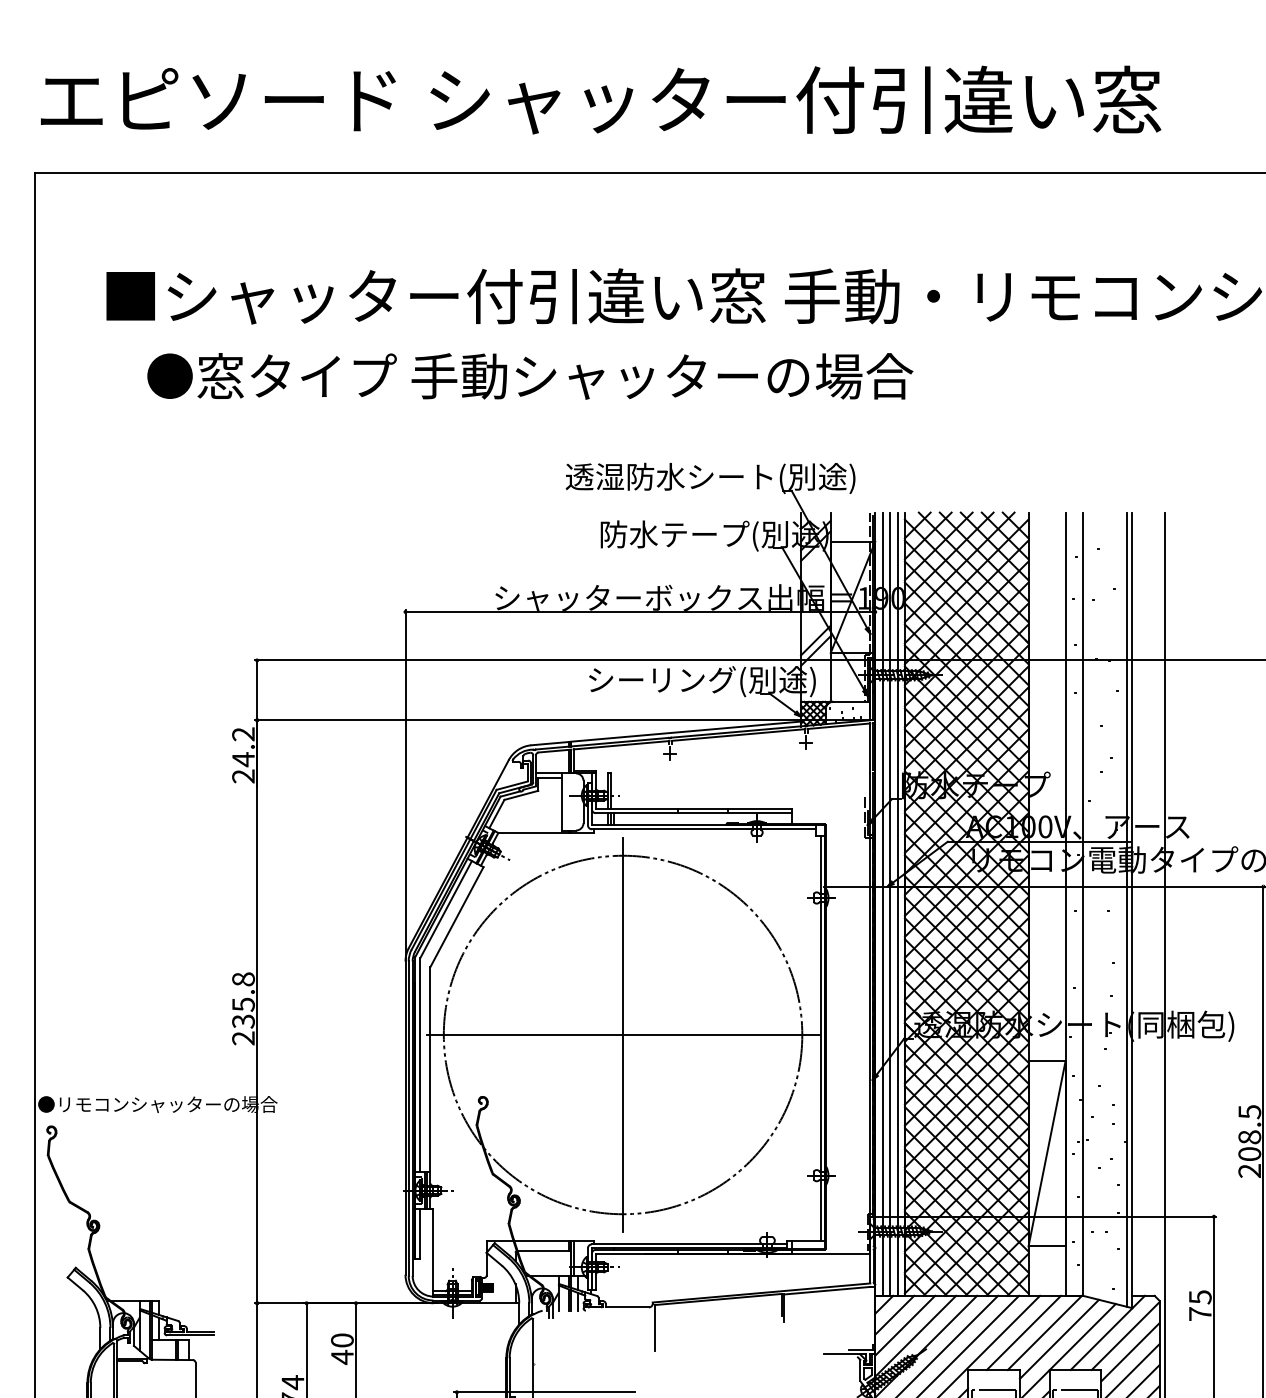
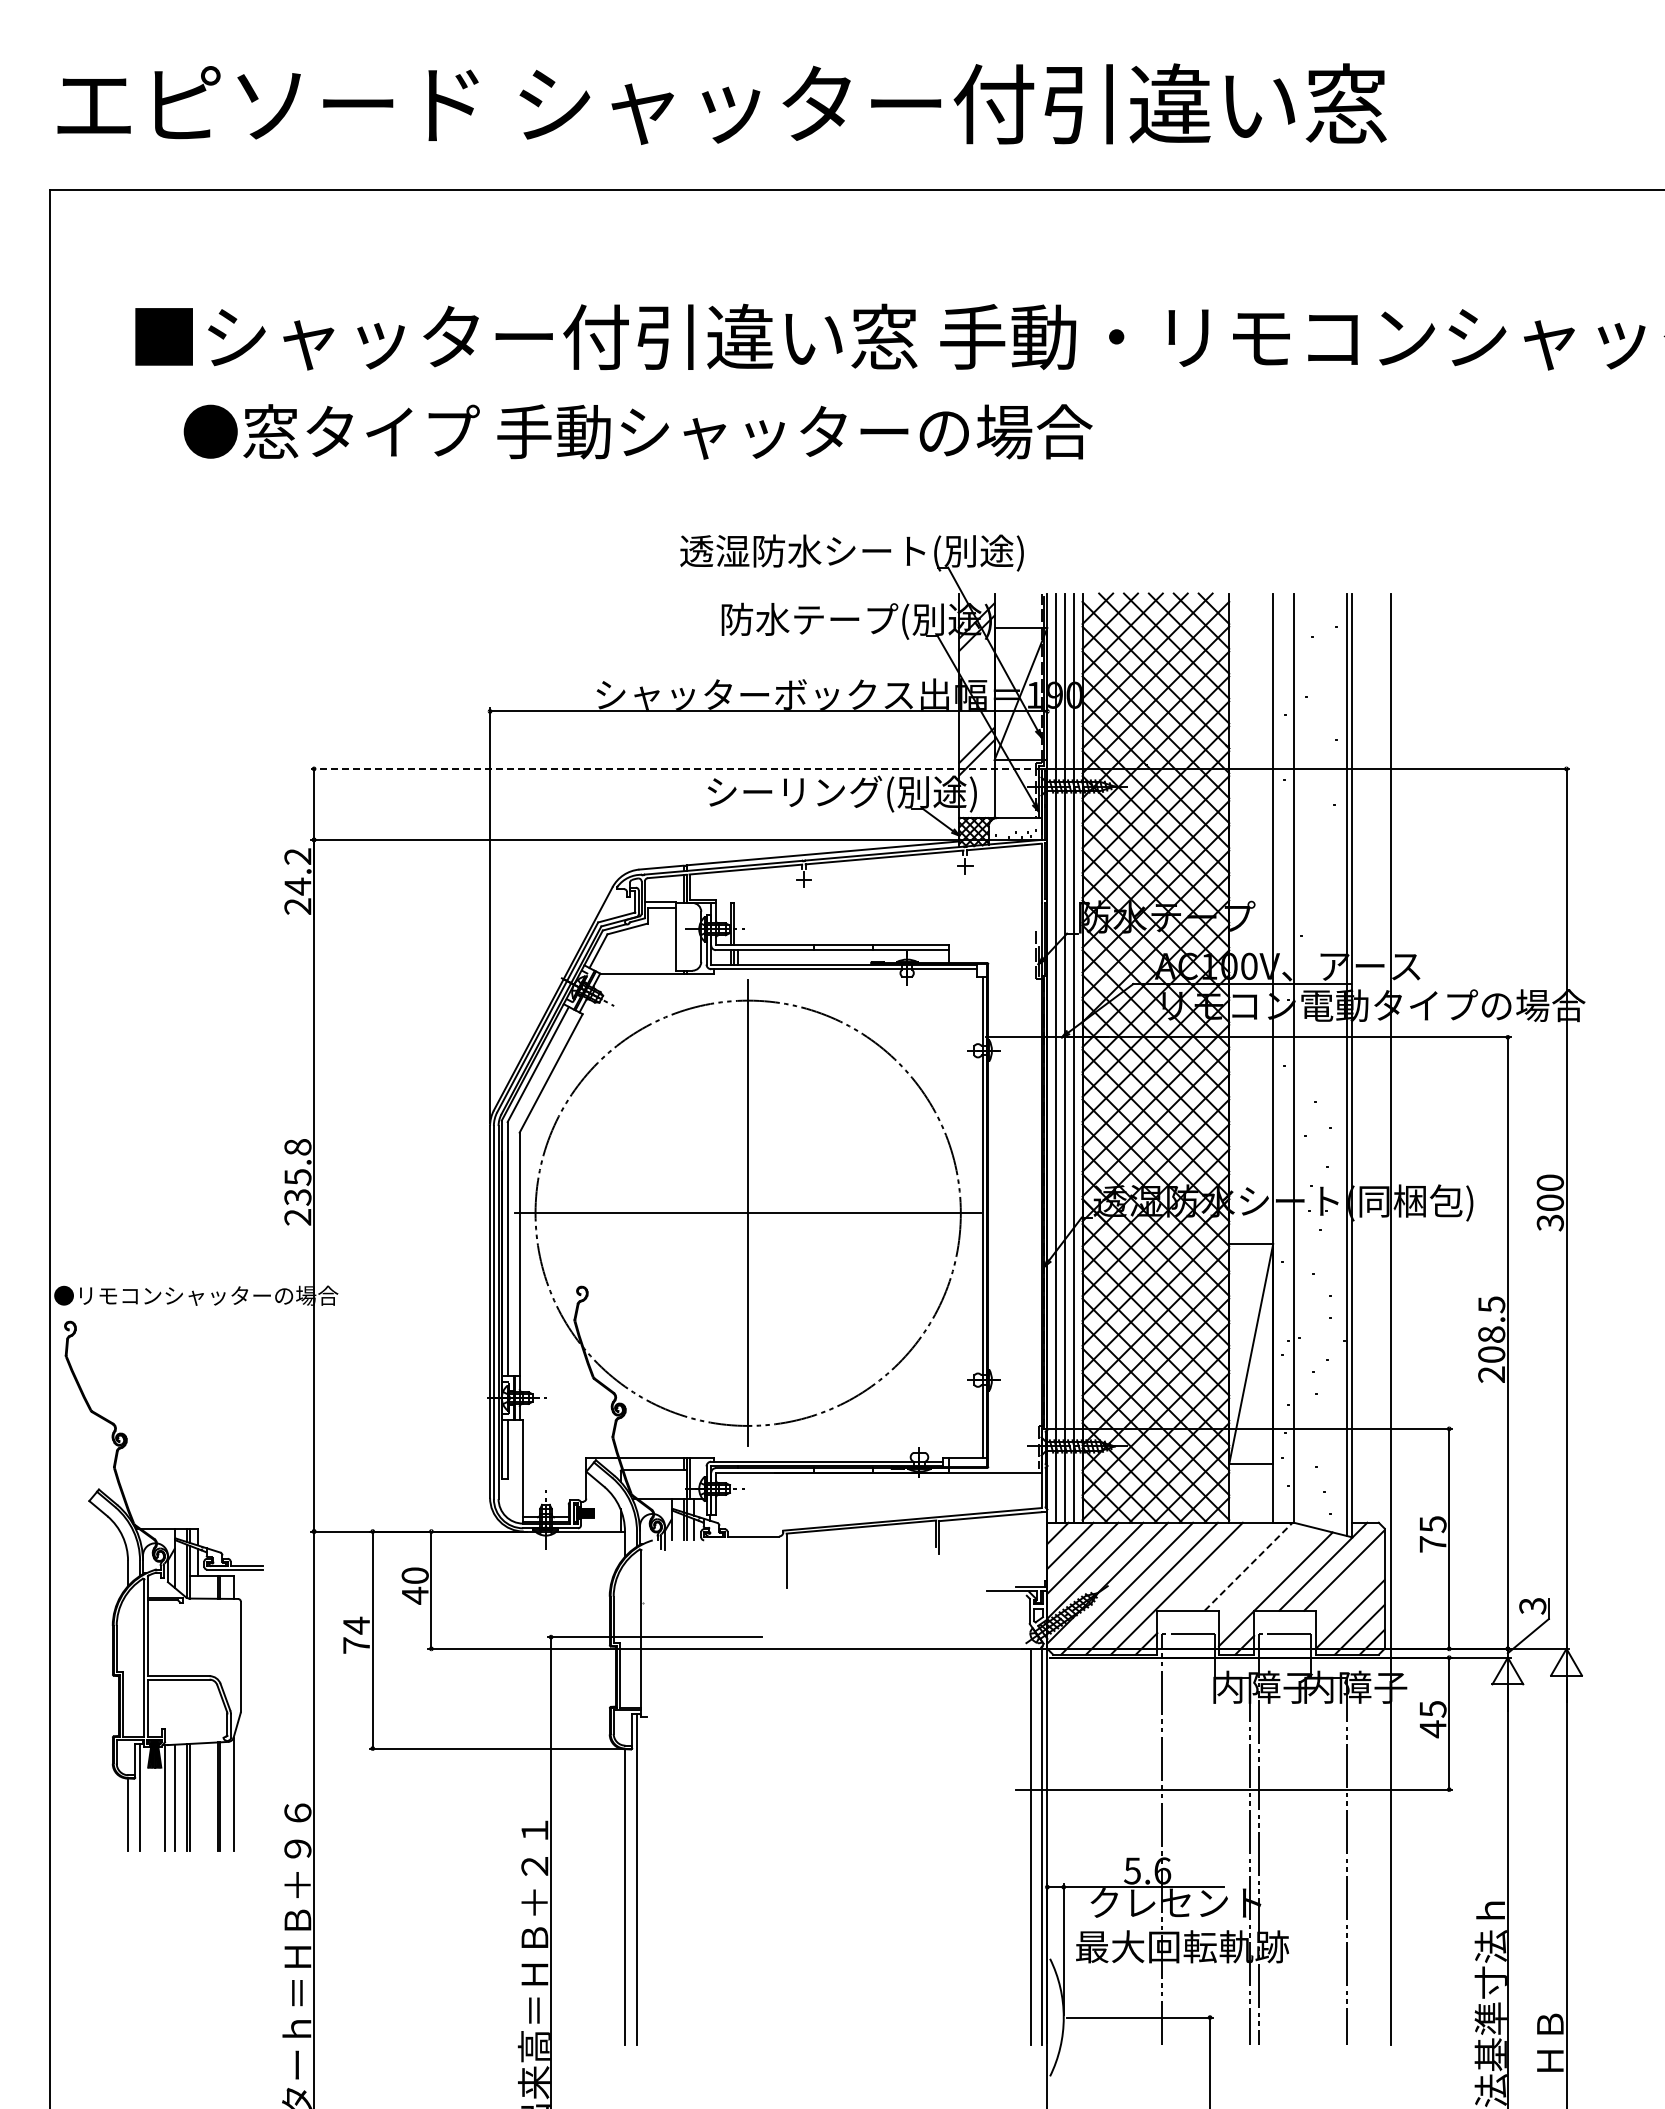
line: (561, 660) -> (675, 768), solid -> dashed
line: (1023, 1332) -> (1223, 1566), removed
line: (1045, 1332) -> (1249, 1566), solid -> dashed
line: (1059, 1339) -> (1265, 1574), removed
line: (1129, 1352) -> (1349, 1589), removed

